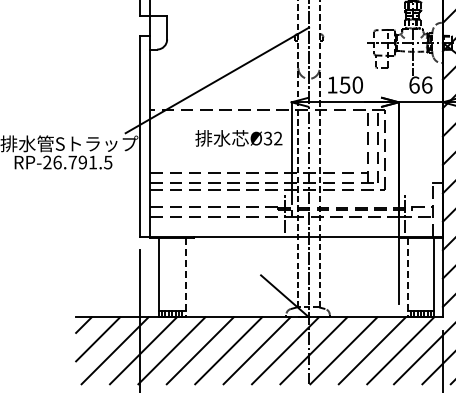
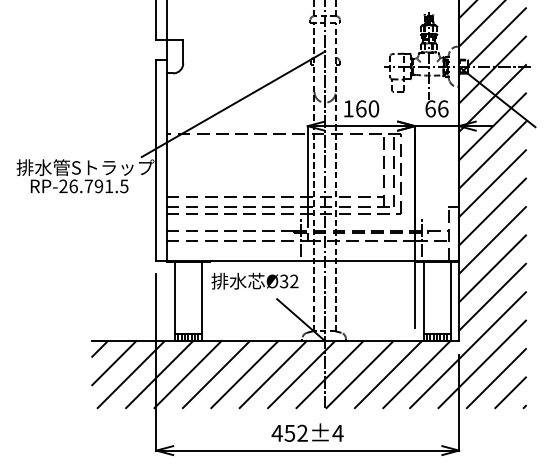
text: (344, 84) -> (360, 108), 150 -> 160
text: (238, 137) -> (254, 280), moved
line: (185, 278) -> (201, 302), dashed -> solid
line: (407, 278) -> (423, 302), dashed -> solid

